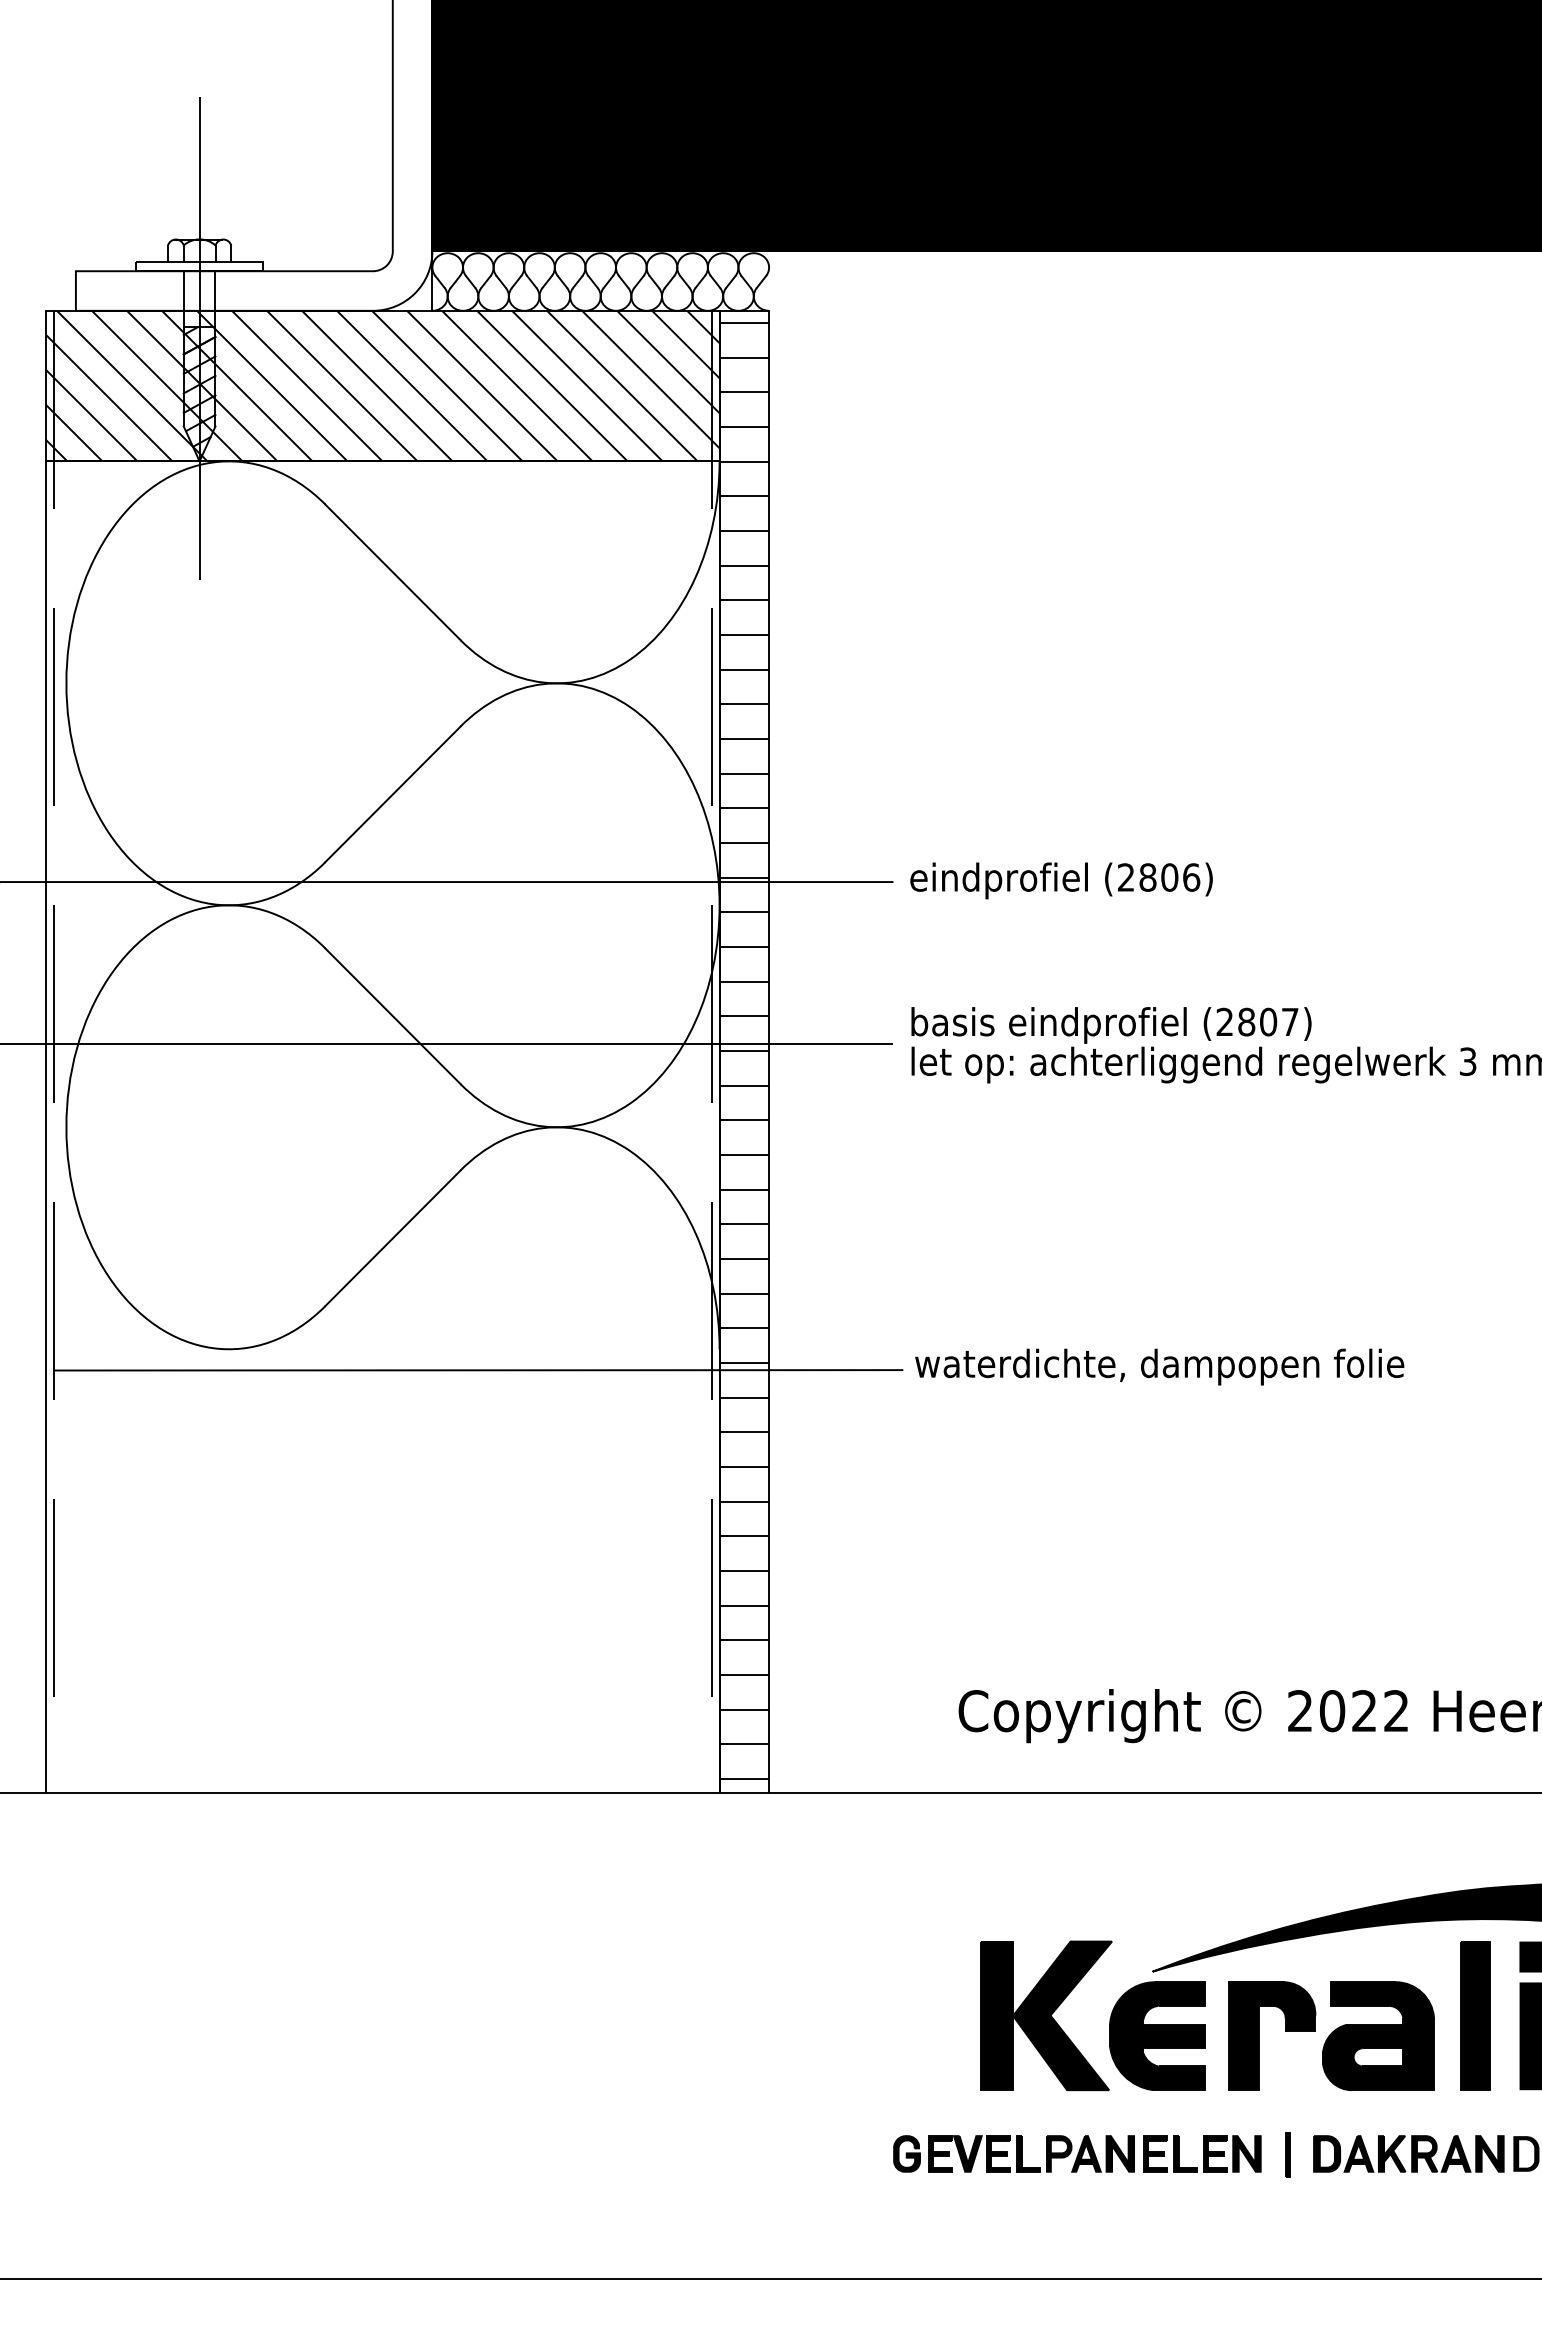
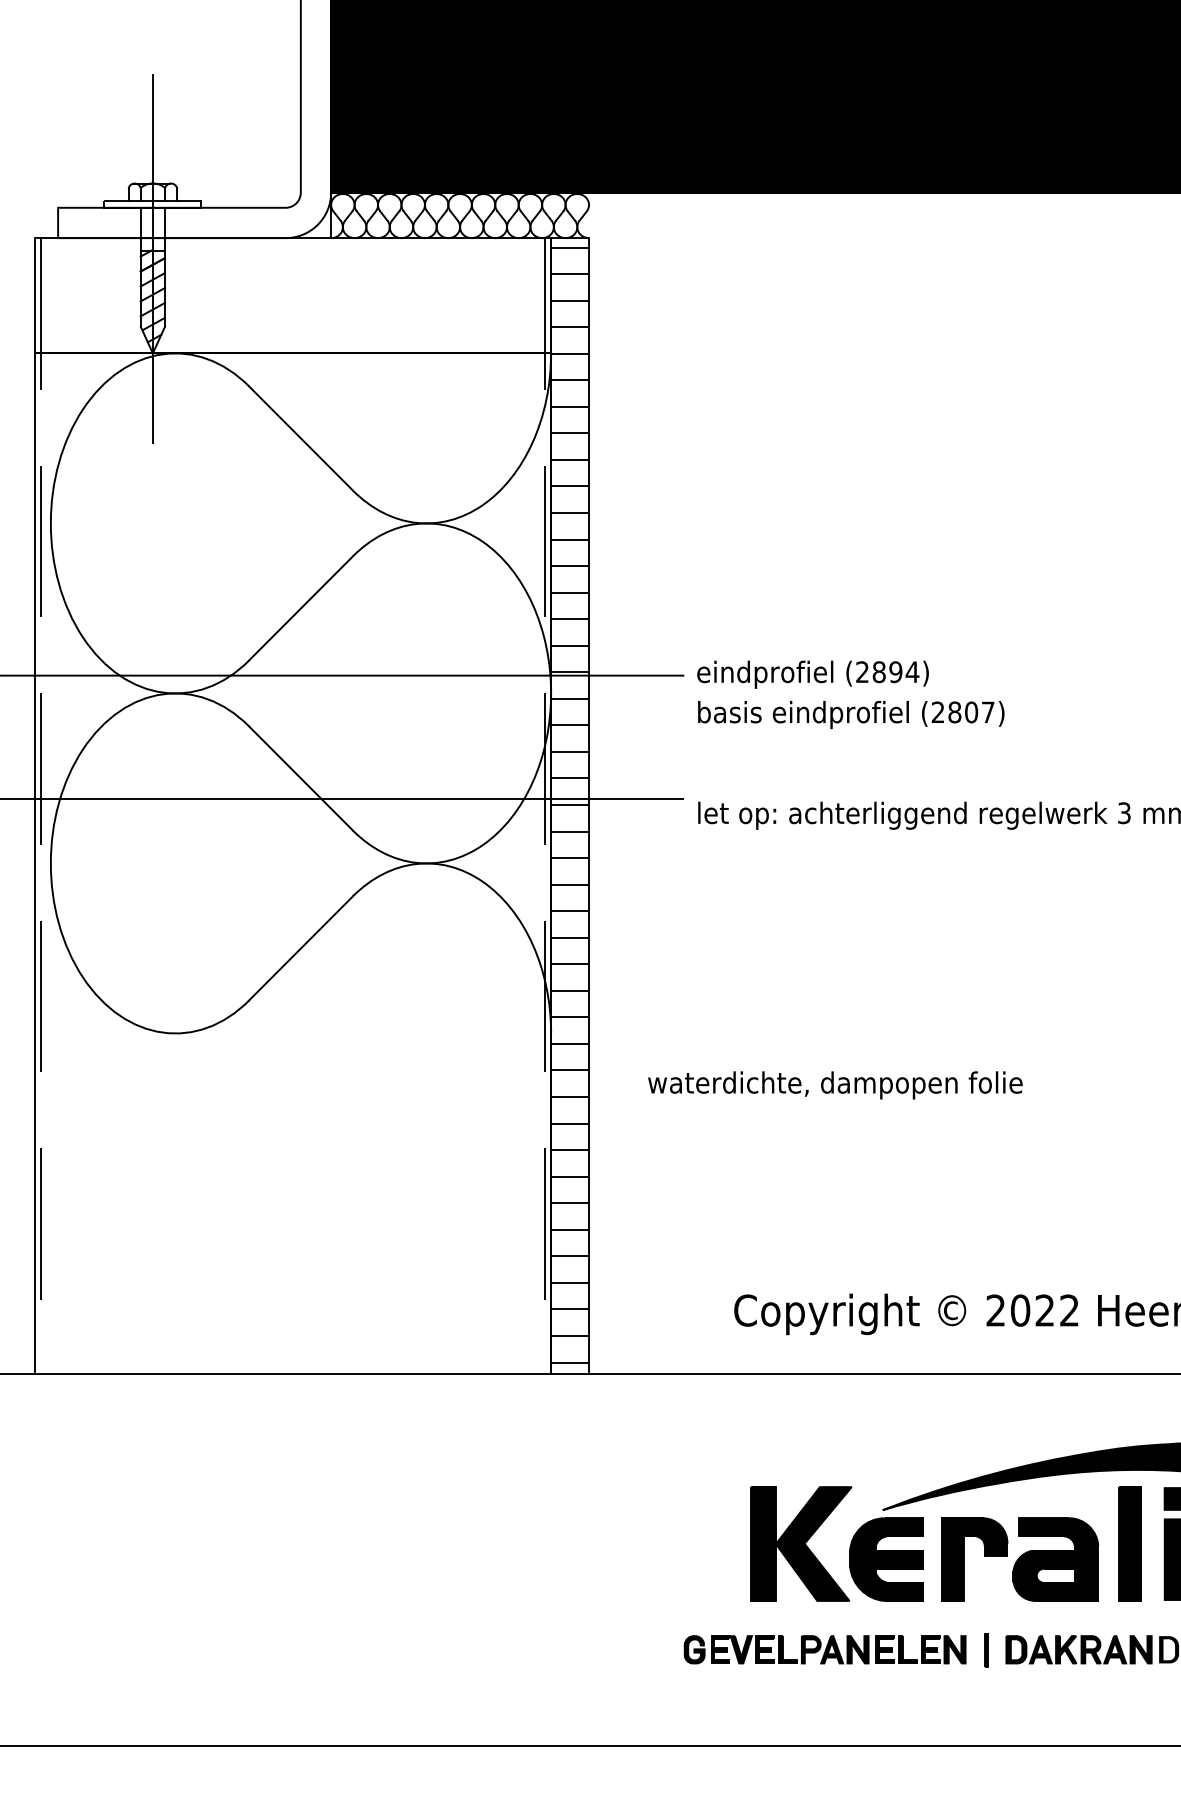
hatch: (382, 385) -> (292, 295), removed
text: (1180, 877) -> (904, 672), (2806) -> (2894)
text: (1111, 1025) -> (851, 715), moved
text: (1159, 1366) -> (835, 1084), moved
line: (478, 1370) -> (366, 1049), removed

